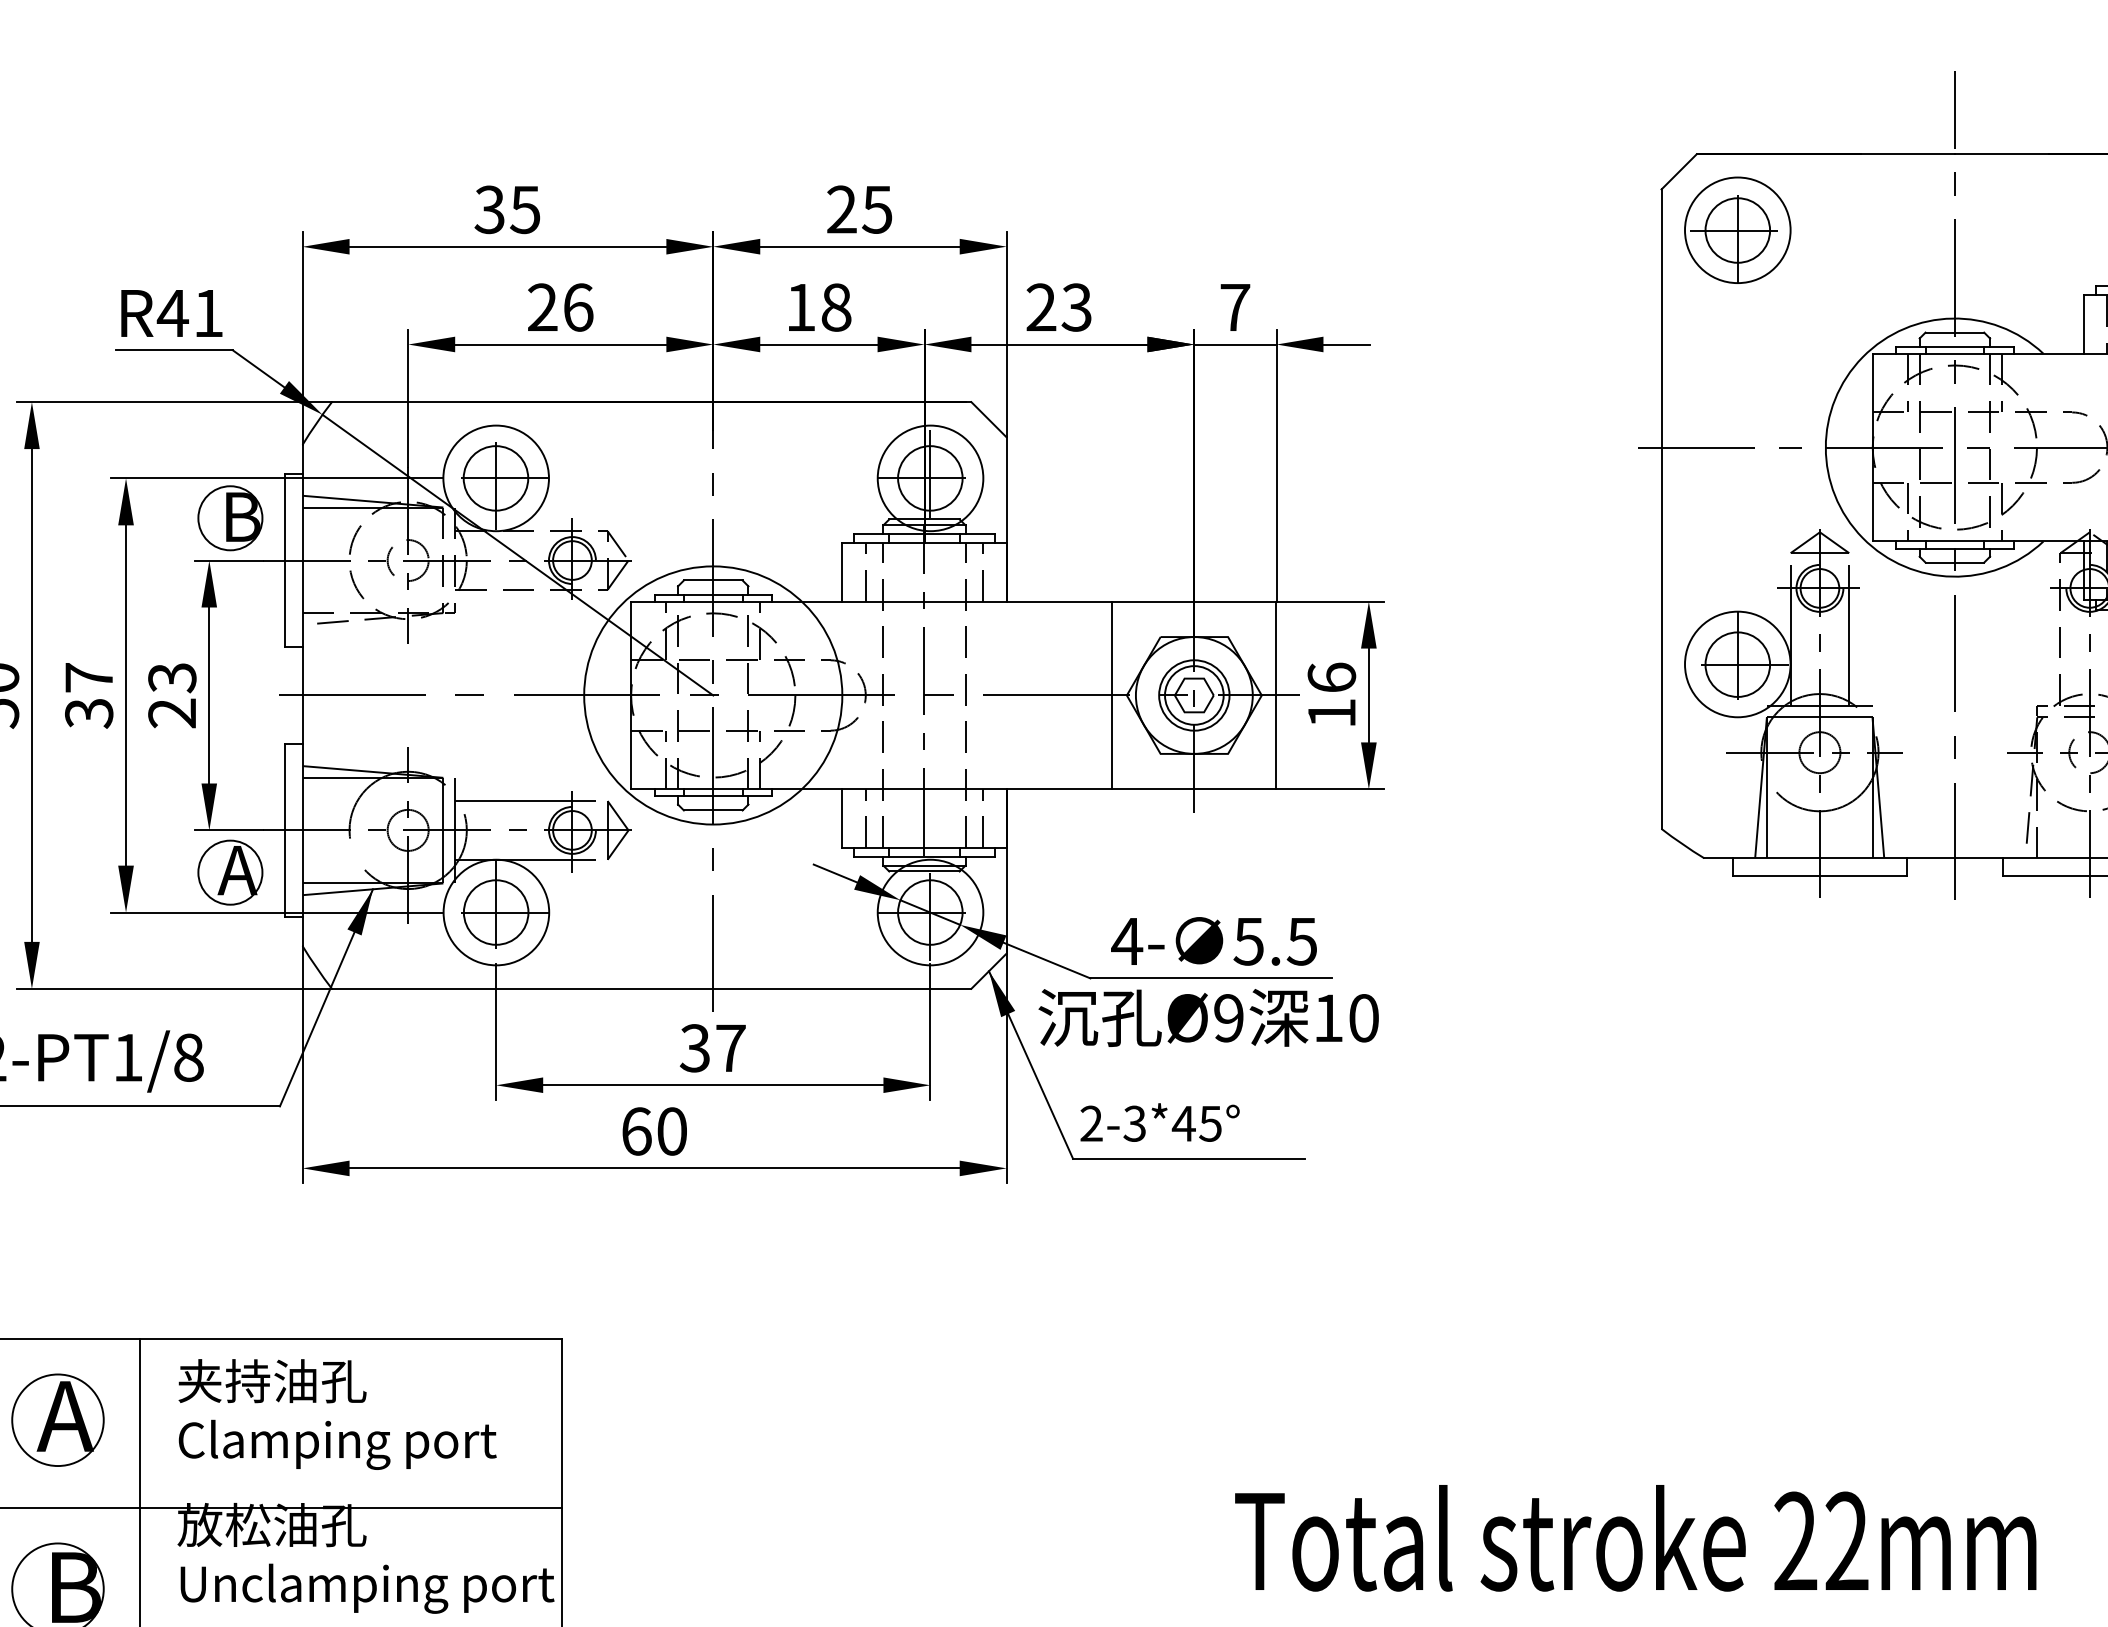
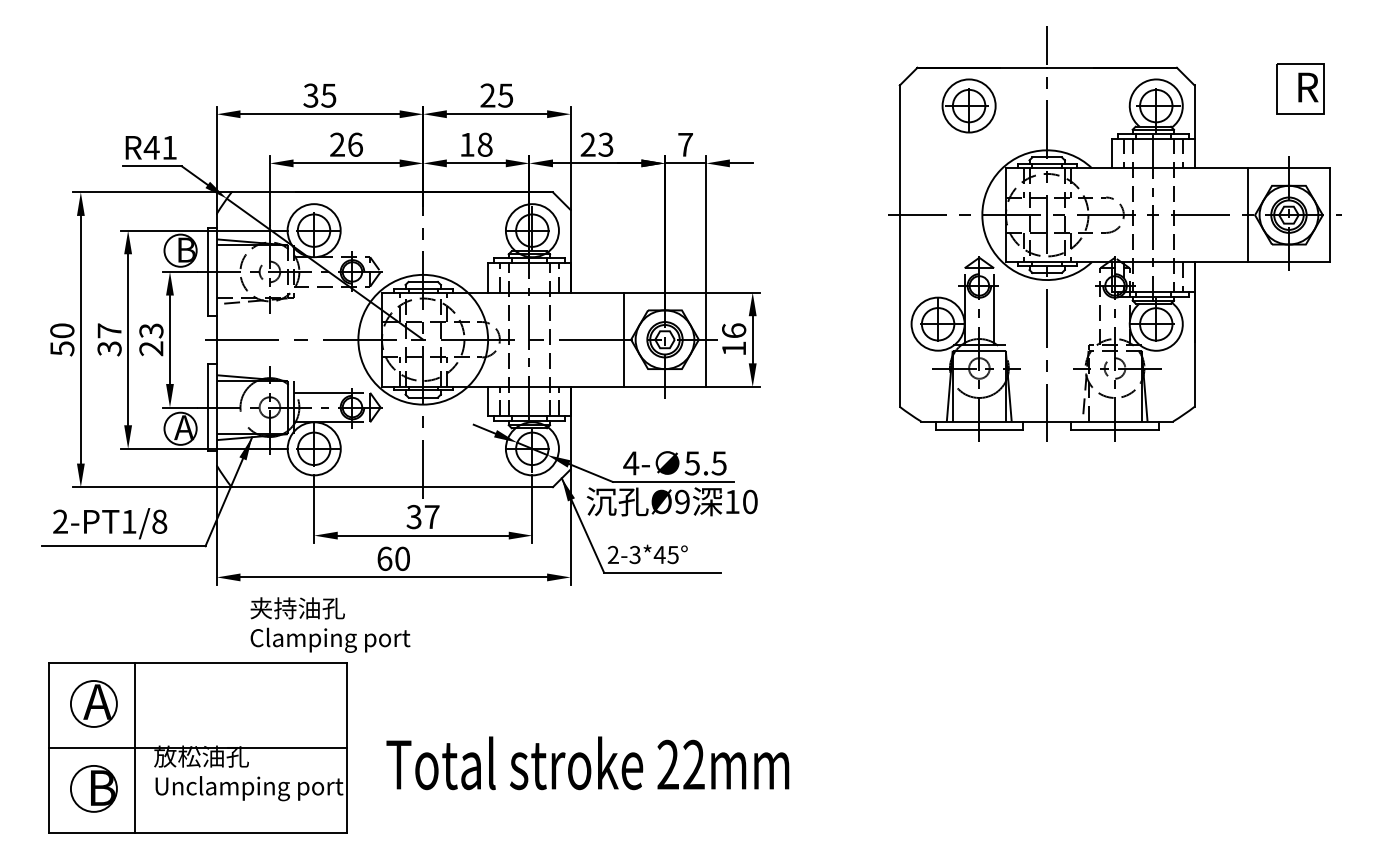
part: (1736, 229) -> (968, 105), moved
text: (337, 1413) -> (330, 624), moved
text: (1635, 1538) -> (587, 763), moved

